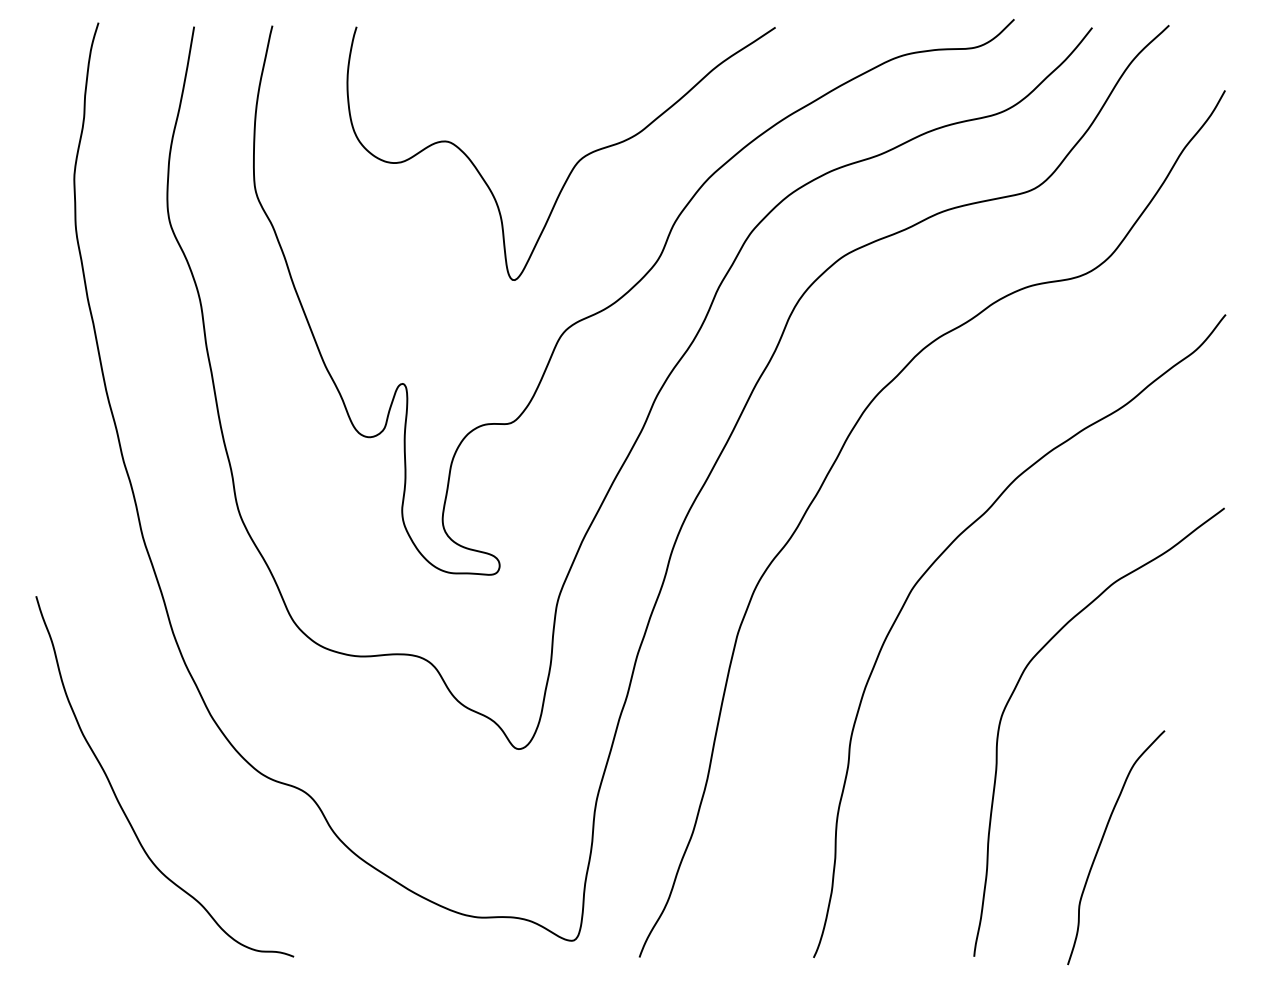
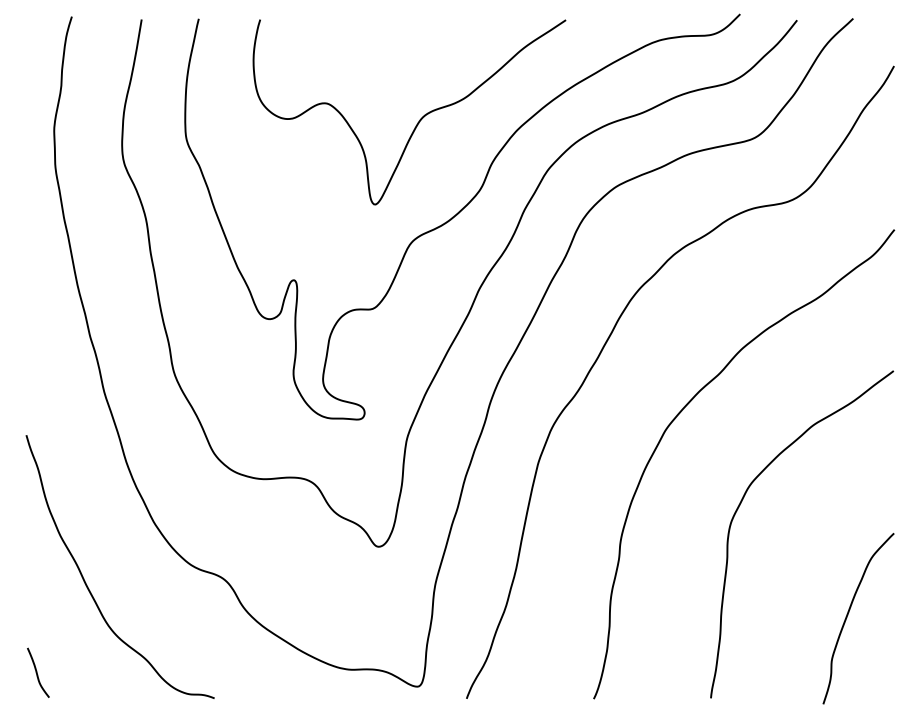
curve: (1102, 843) -> (848, 615), moved
curve: (51, 921) -> (37, 672), added

